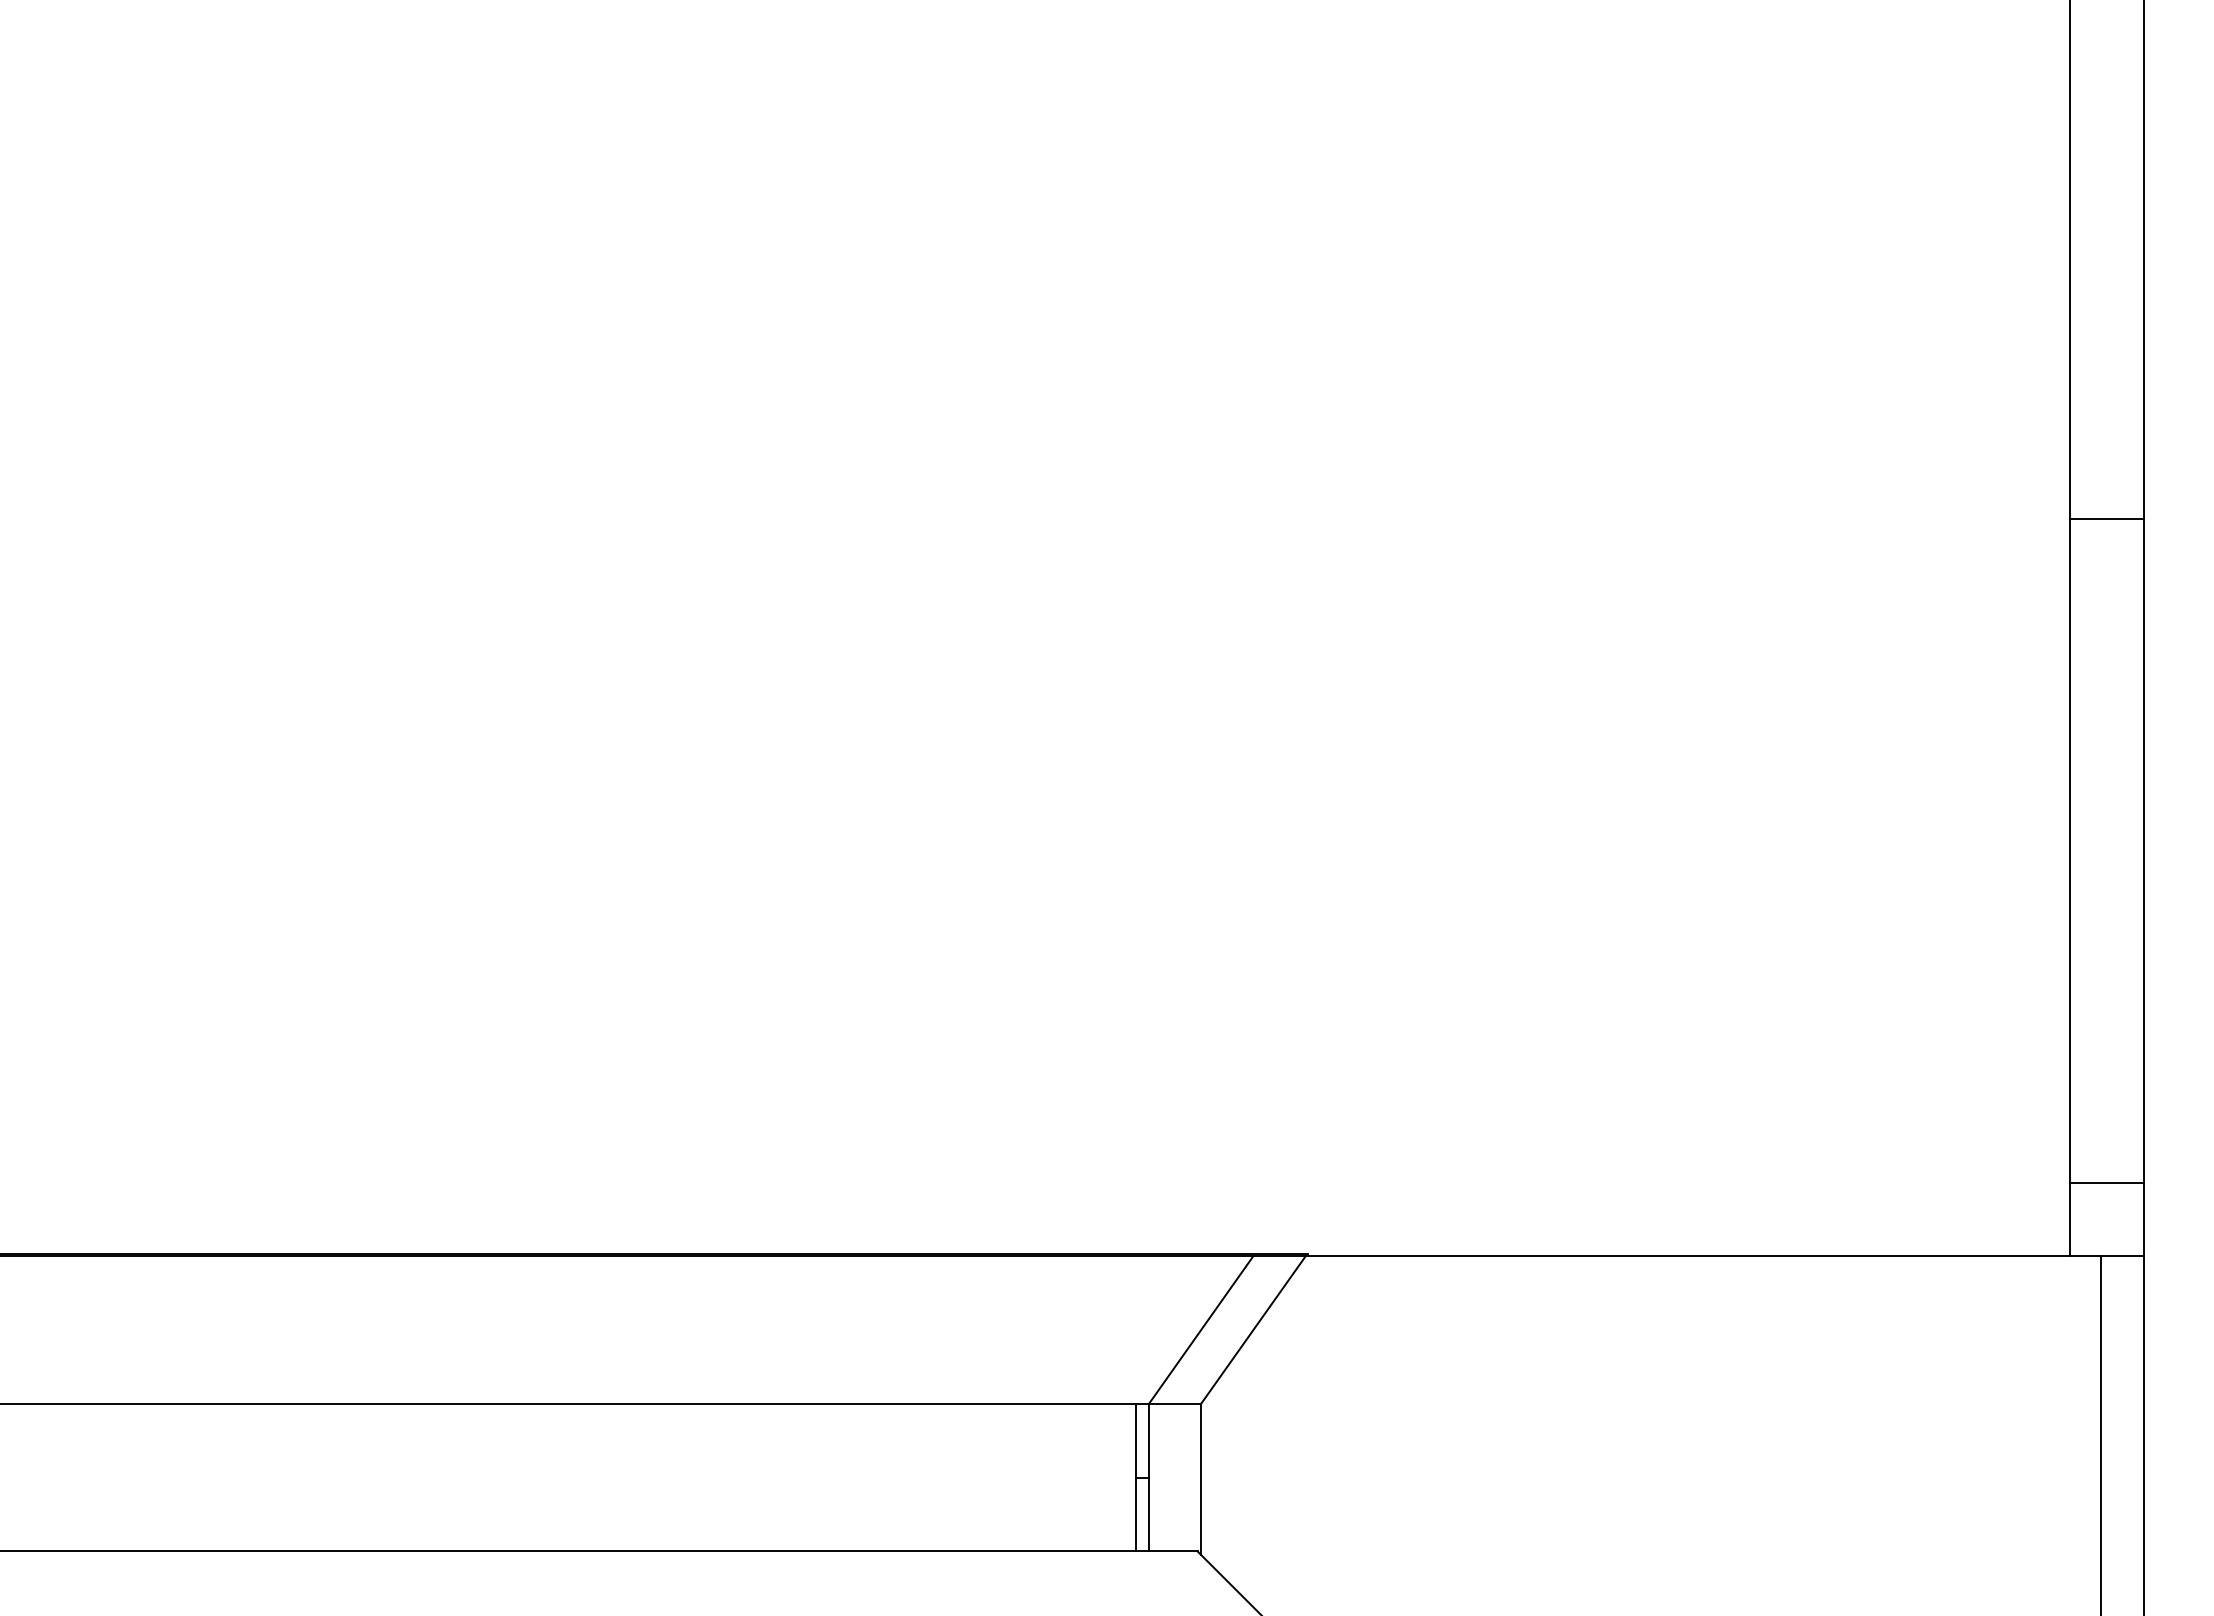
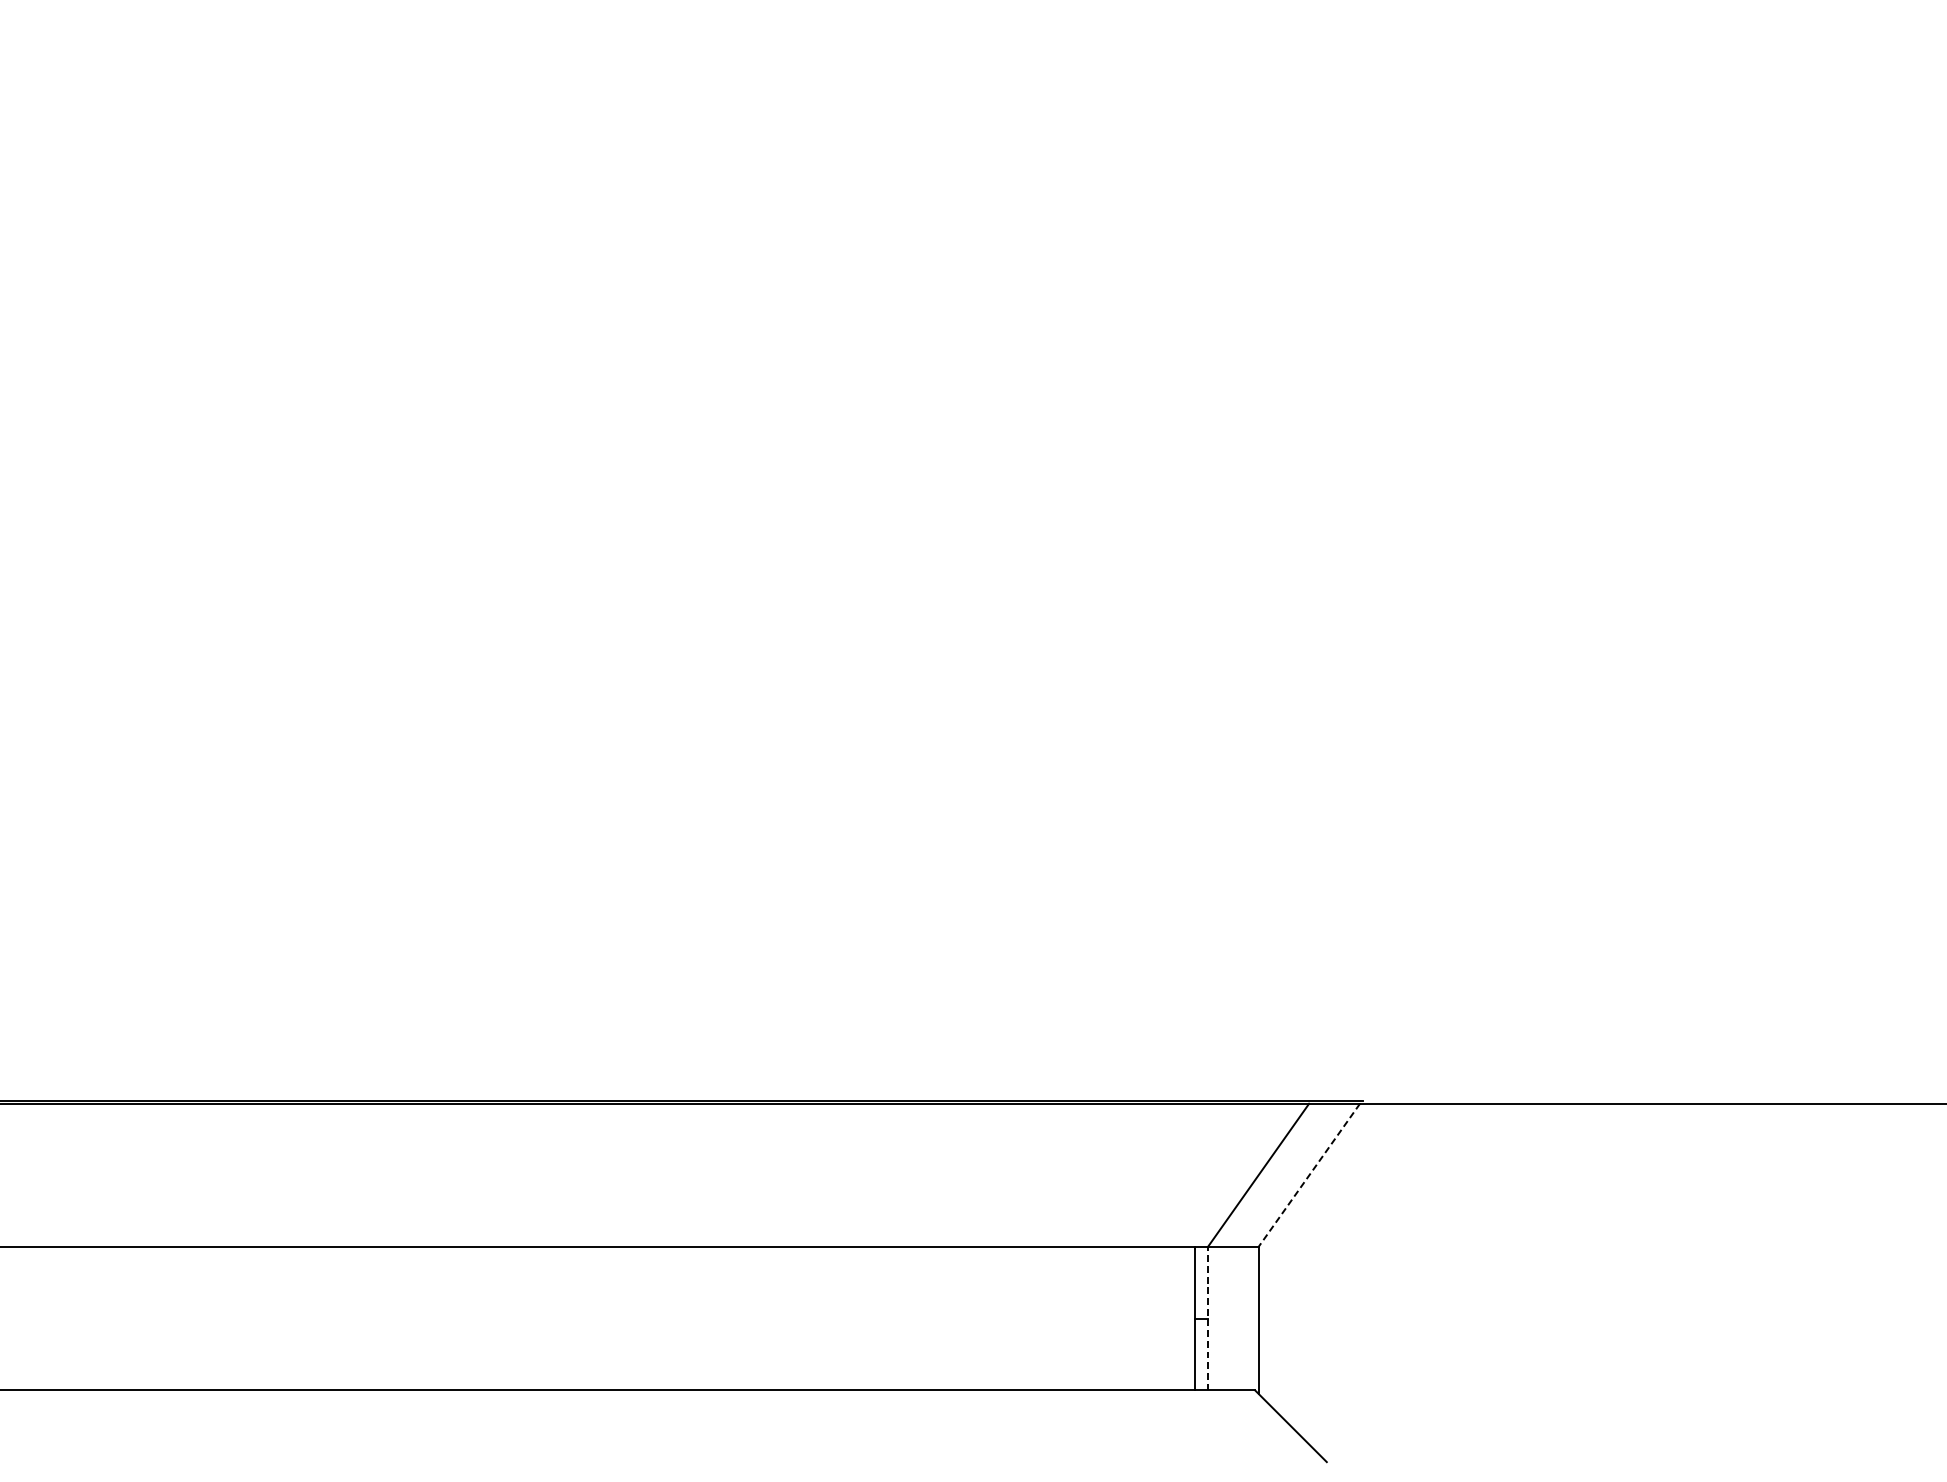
line: (1253, 1330) -> (1309, 1175), solid -> dashed
line: (1148, 1477) -> (1207, 1318), solid -> dashed

